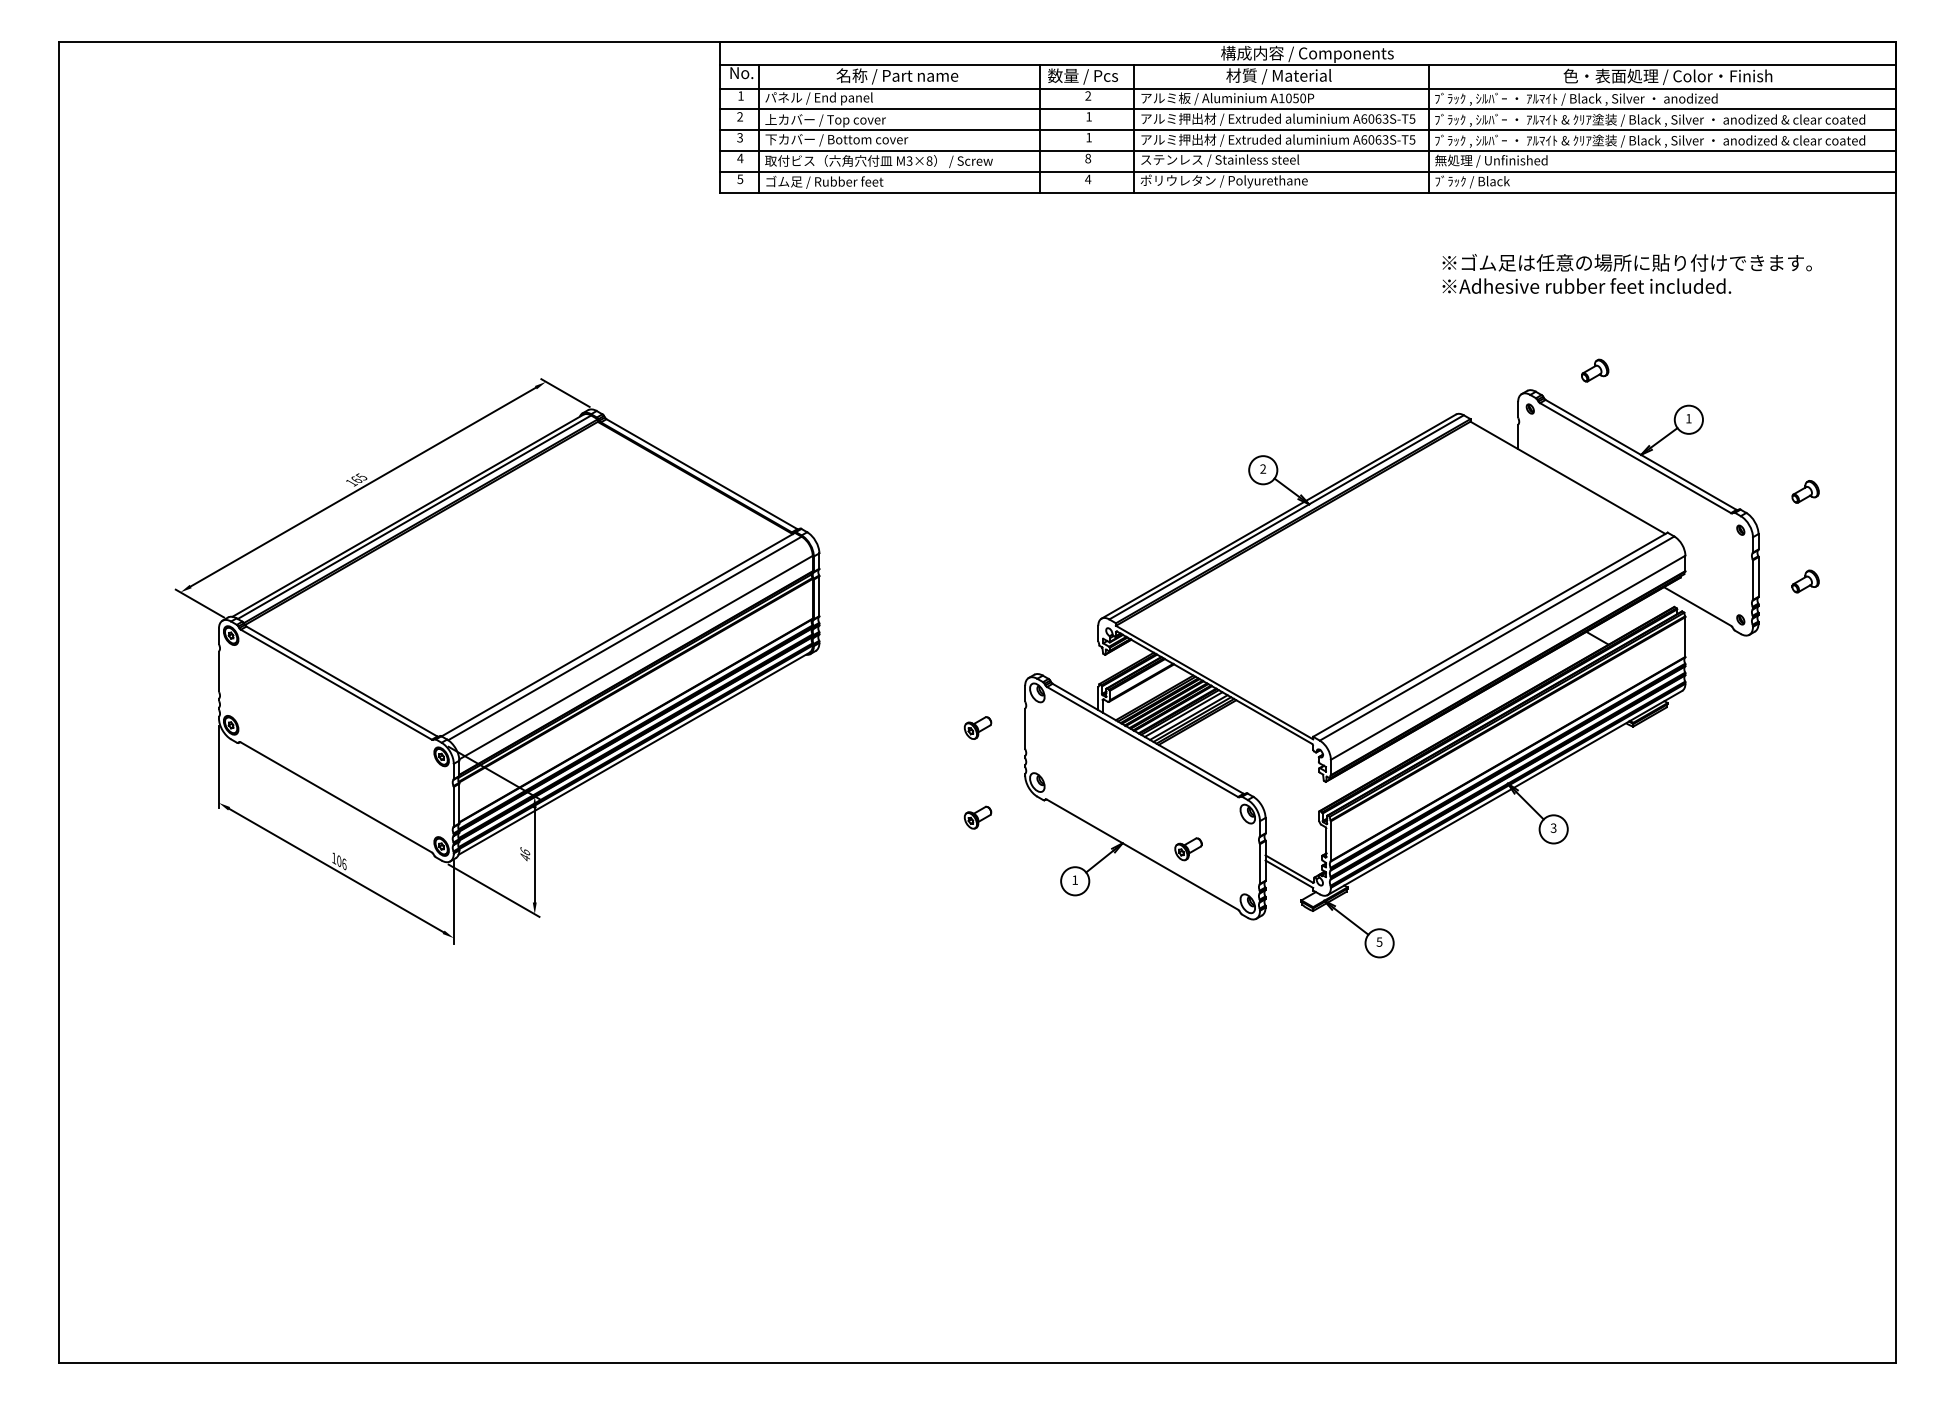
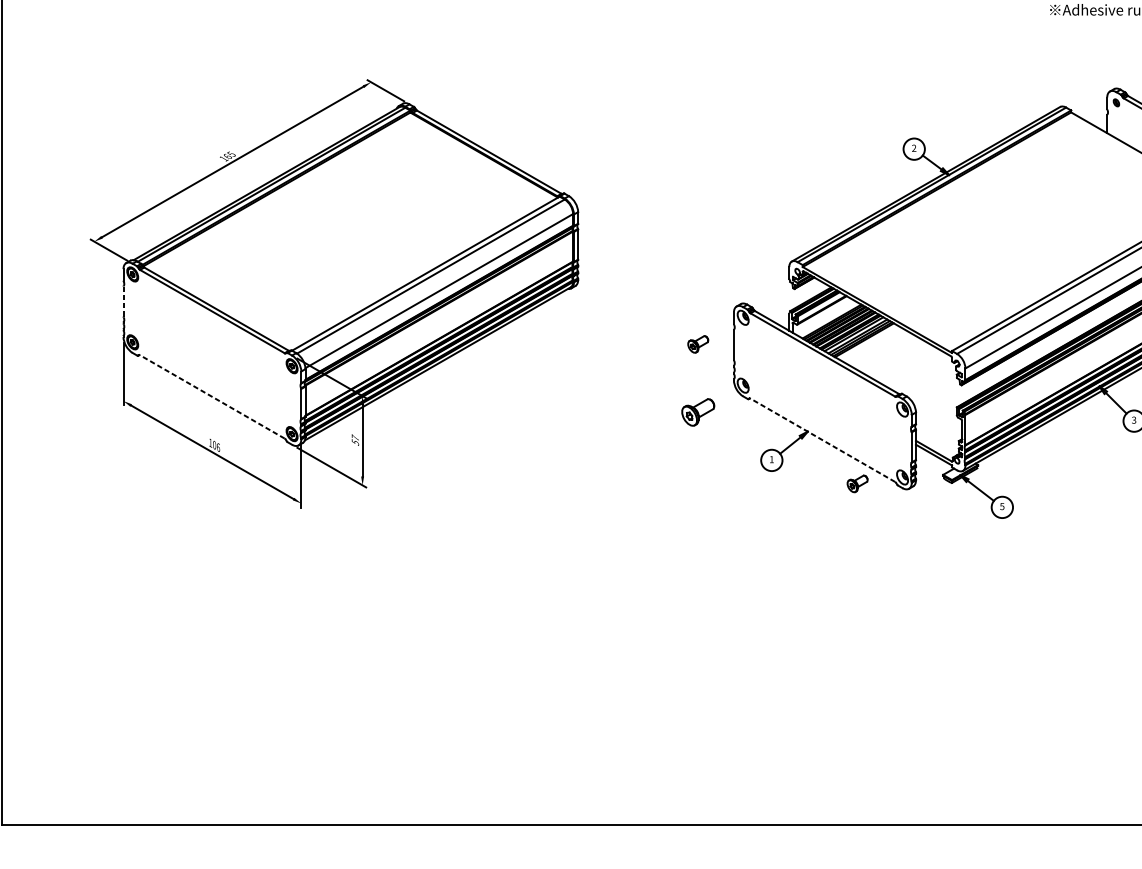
line: (218, 671) -> (123, 301), solid -> dashed
line: (335, 797) -> (211, 397), solid -> dashed
part: (977, 817) -> (697, 412), size x1.6
part: (1188, 849) -> (857, 484), moved
text: (525, 854) -> (355, 440), 46 -> 57
line: (1142, 854) -> (822, 440), solid -> dashed

